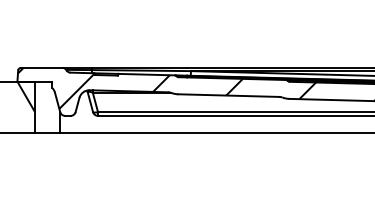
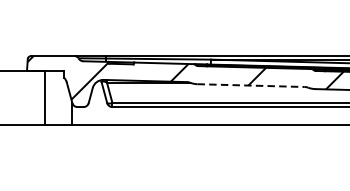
line: (228, 95) -> (250, 85), solid -> dashed
hatch: (25, 96) -> (35, 86), removed

